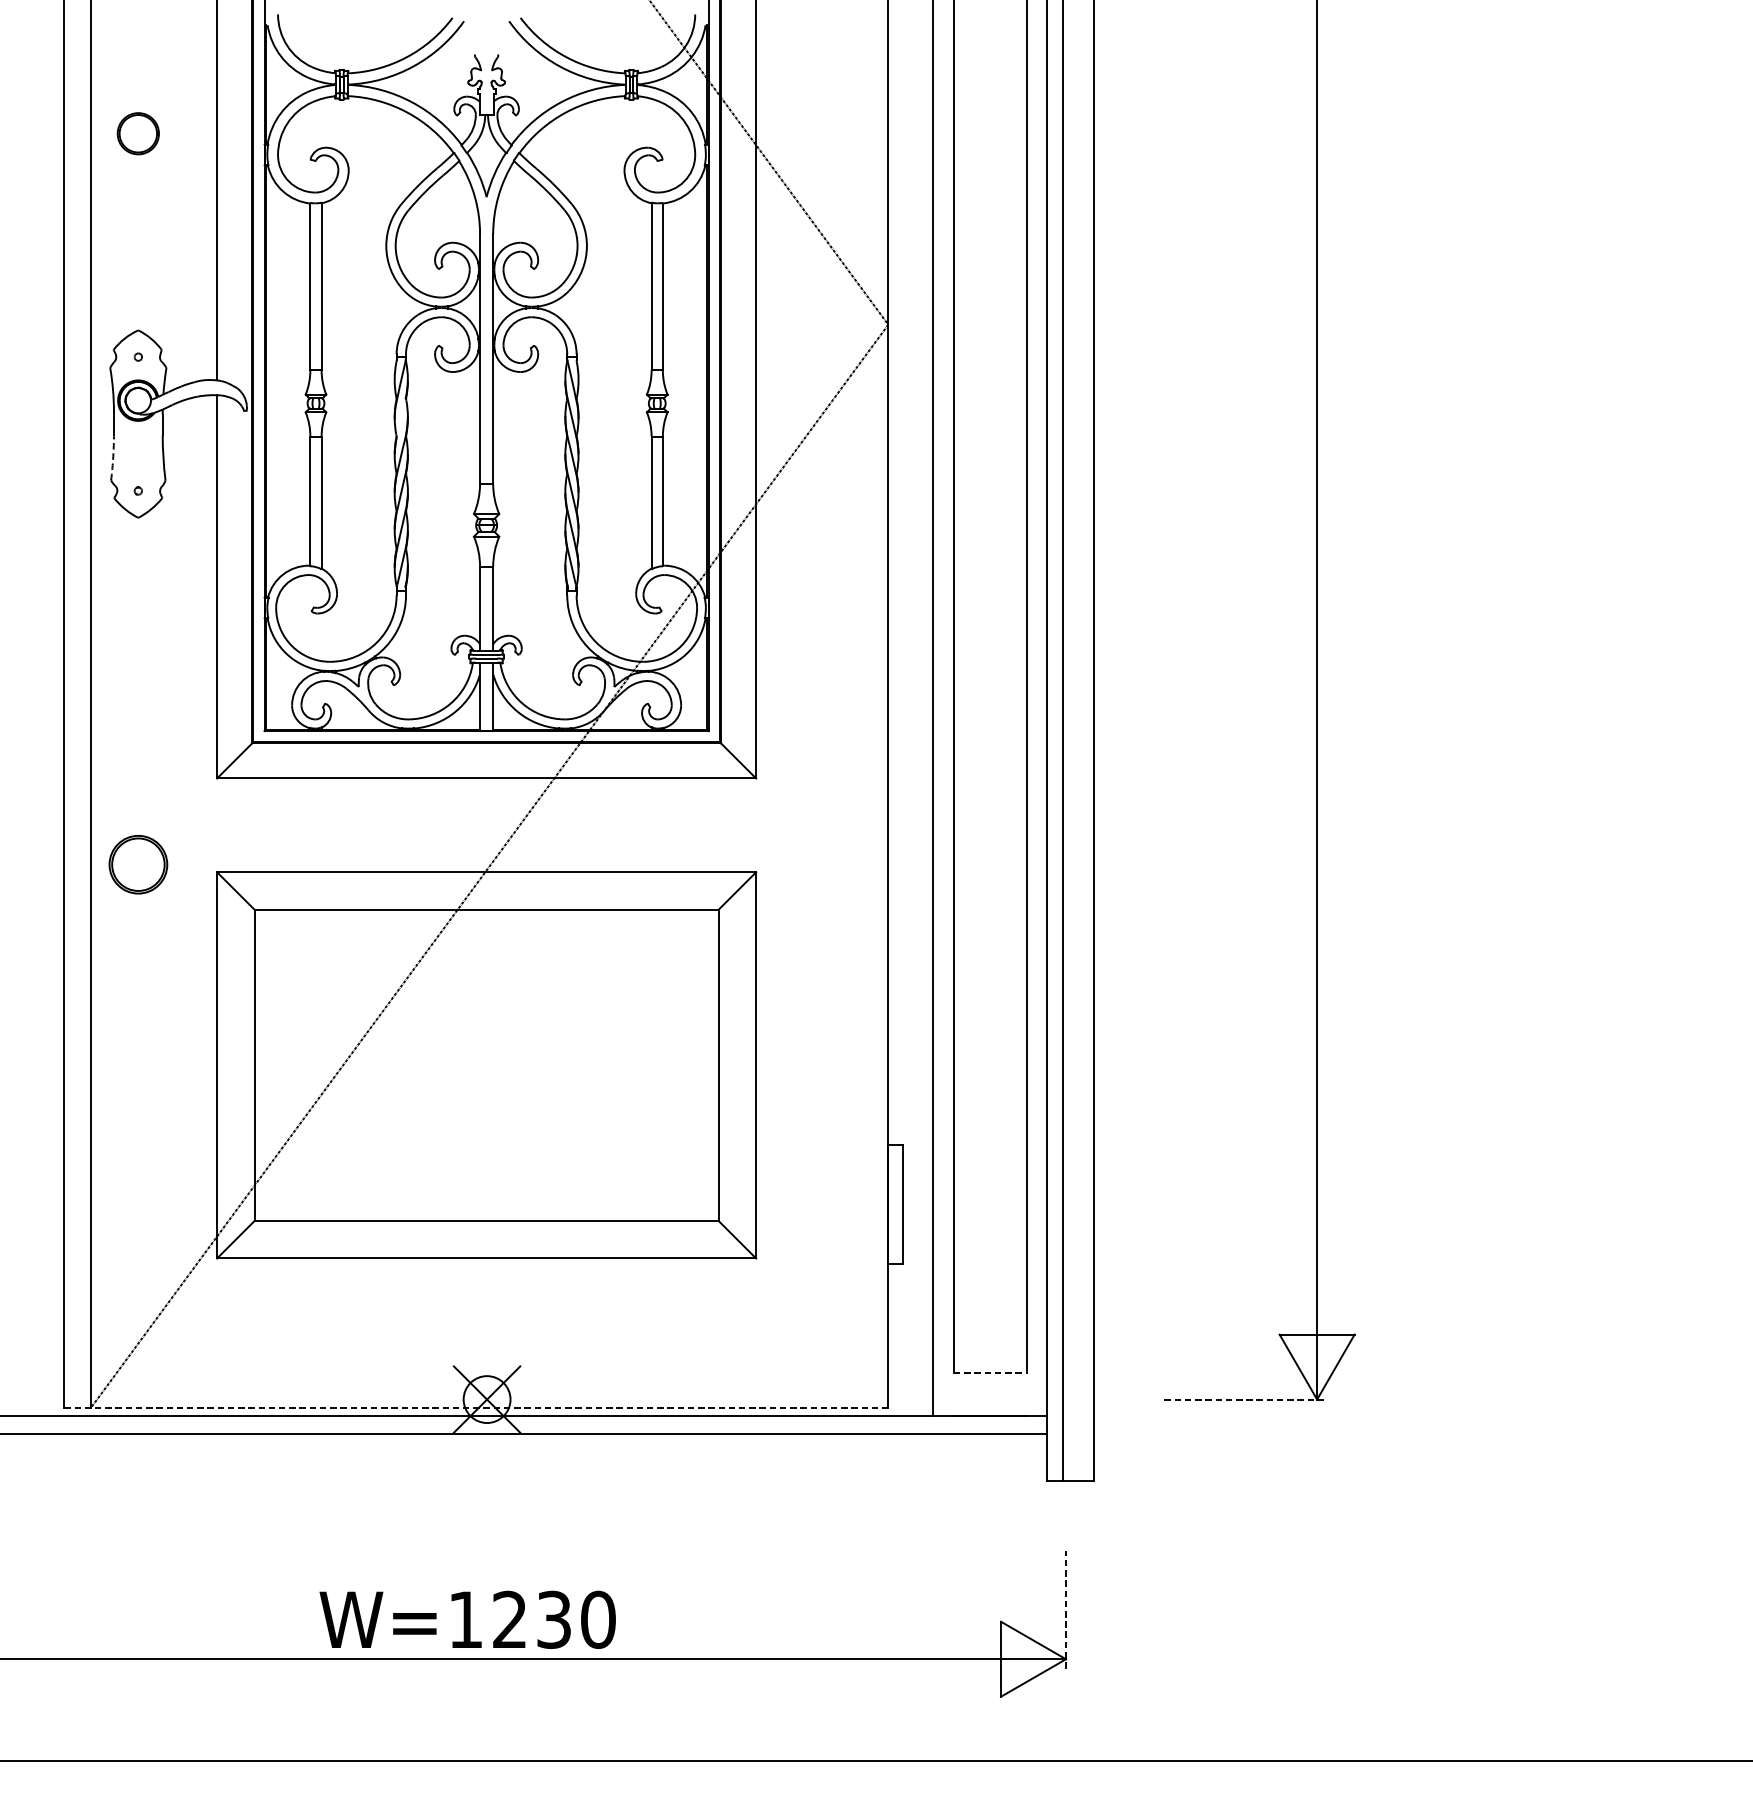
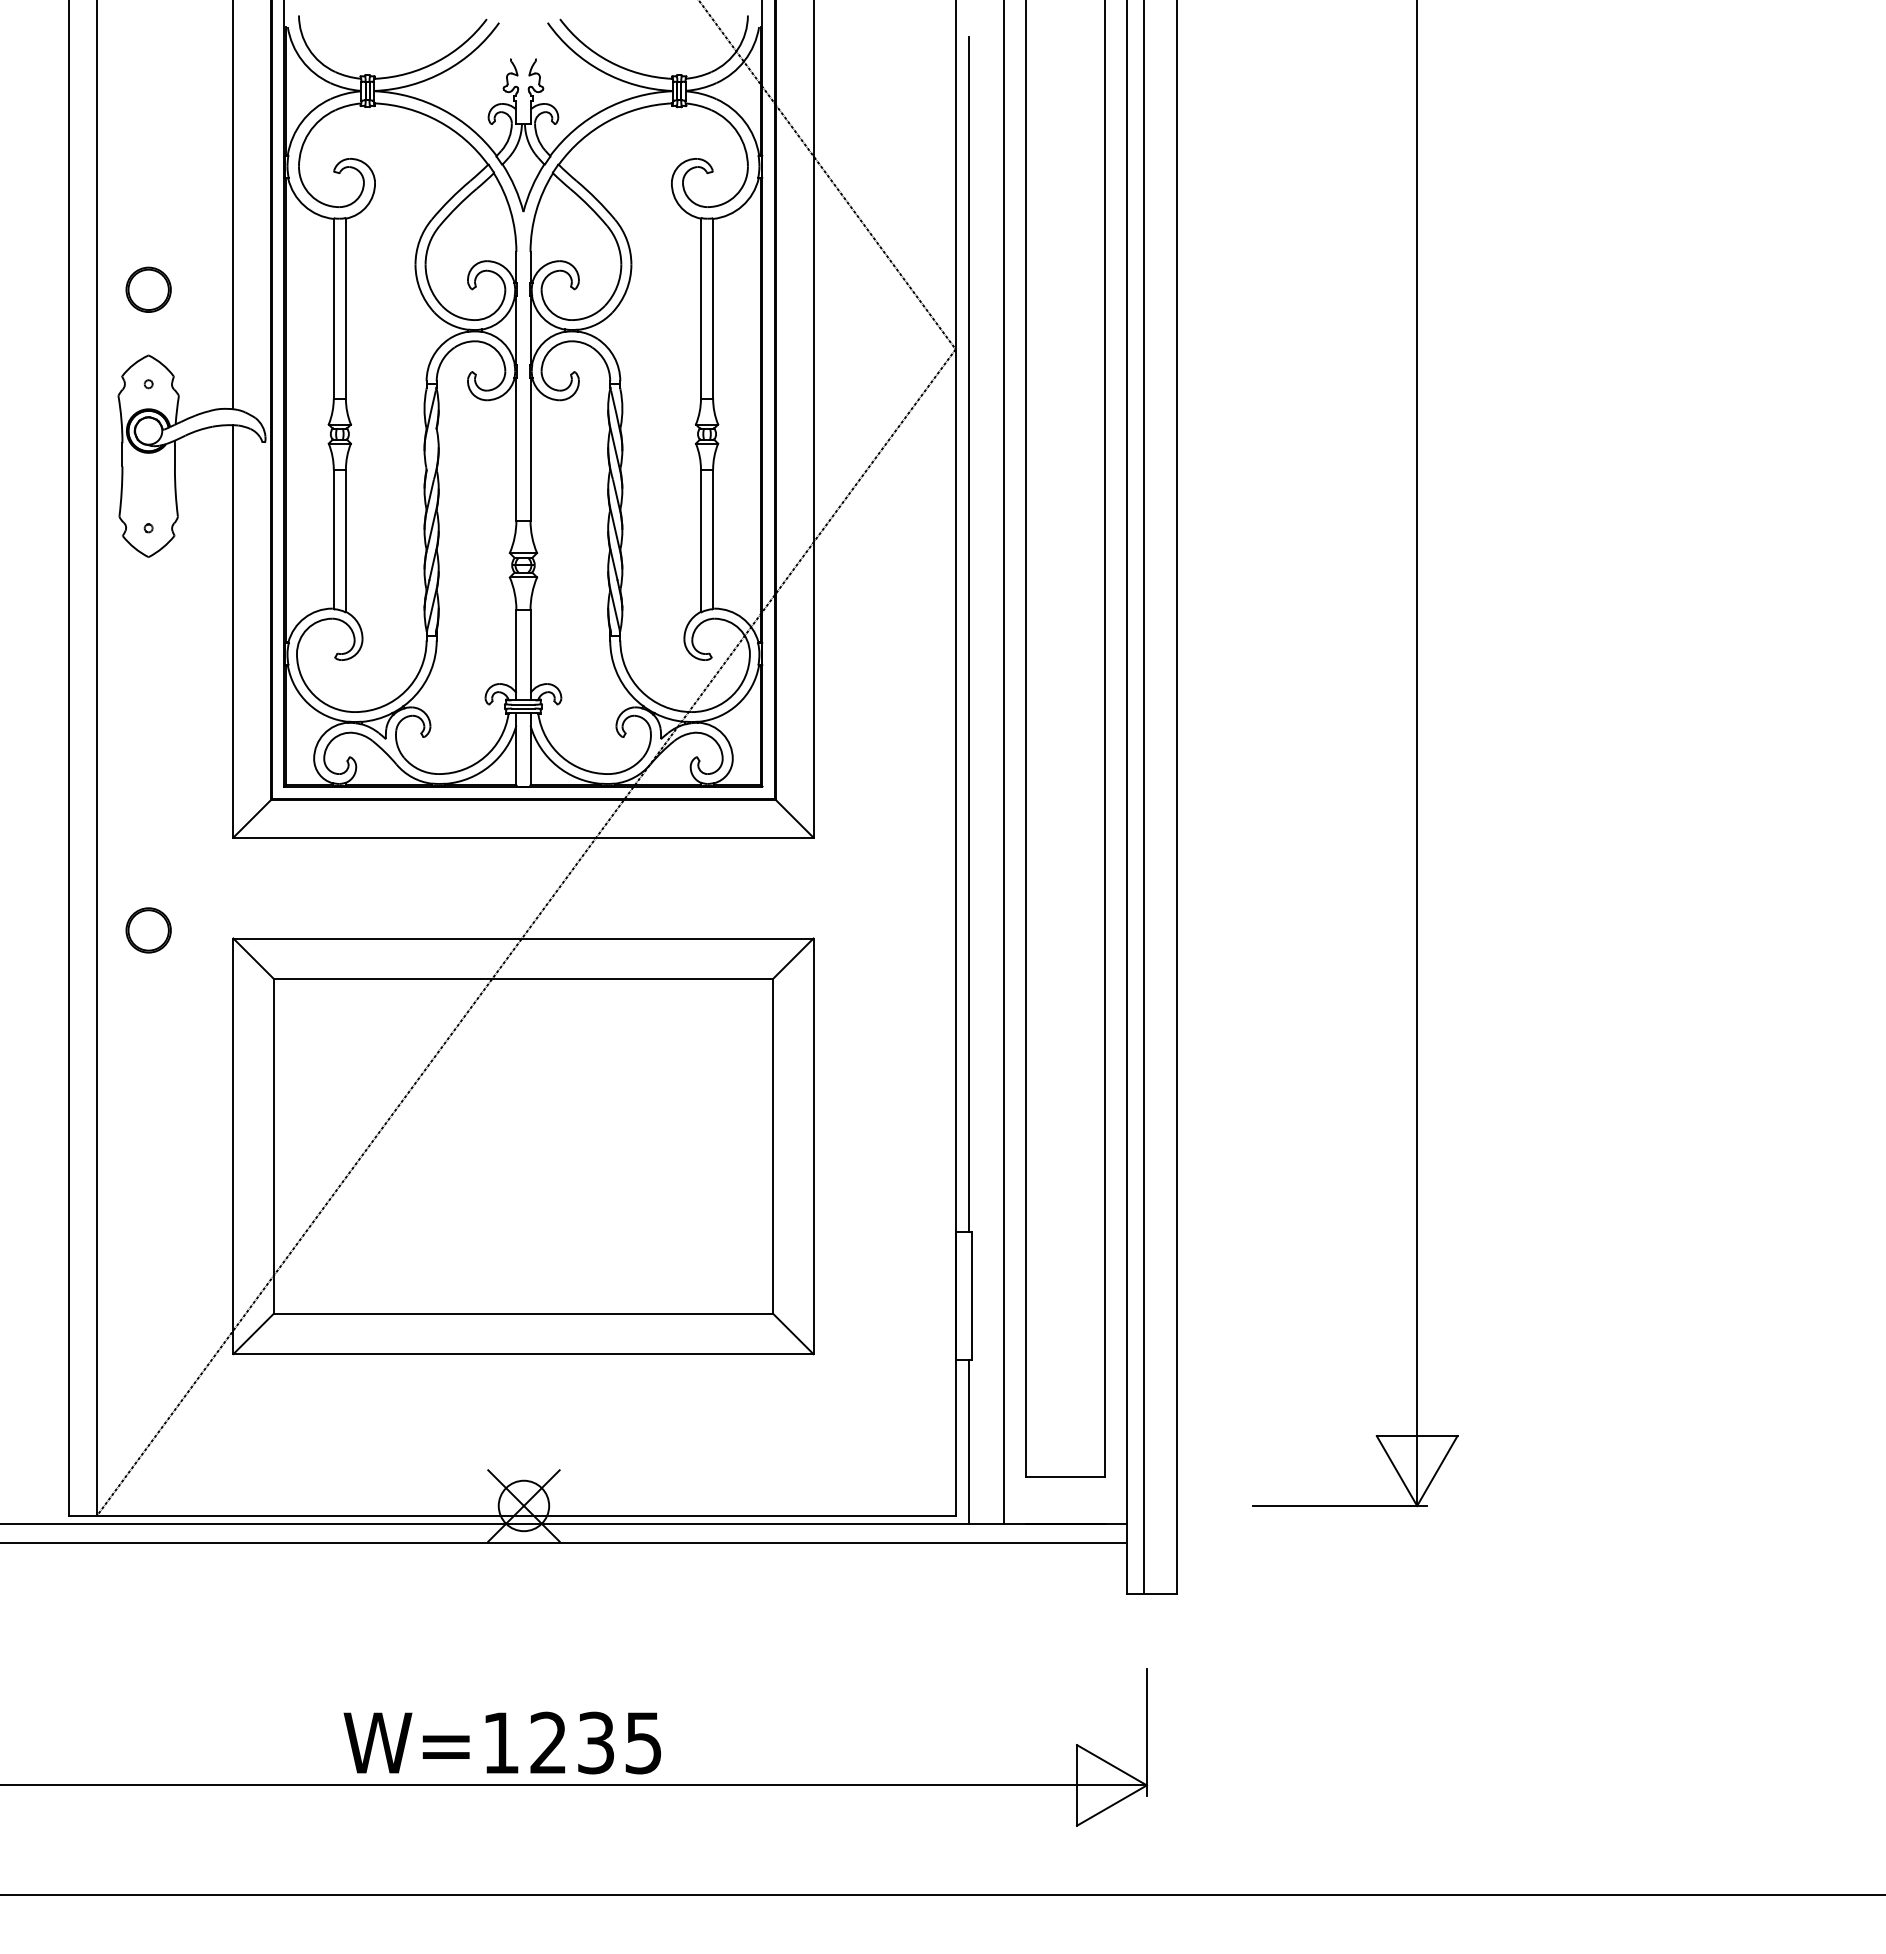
part: (138, 133) -> (148, 289), moved
arc: (113, 456) -> (121, 491), dashed -> solid
line: (900, 589) -> (968, 634), added
part: (138, 864) -> (148, 930), size x0.71
line: (900, 1340) -> (968, 1442), added
line: (990, 1373) -> (1065, 1477), dashed -> solid
line: (1245, 1399) -> (1340, 1505), dashed -> solid
line: (476, 1408) -> (512, 1515), dashed -> solid
line: (1065, 1609) -> (1146, 1731), dashed -> solid
text: (598, 1619) -> (643, 1742), W=1230 -> W=1235

